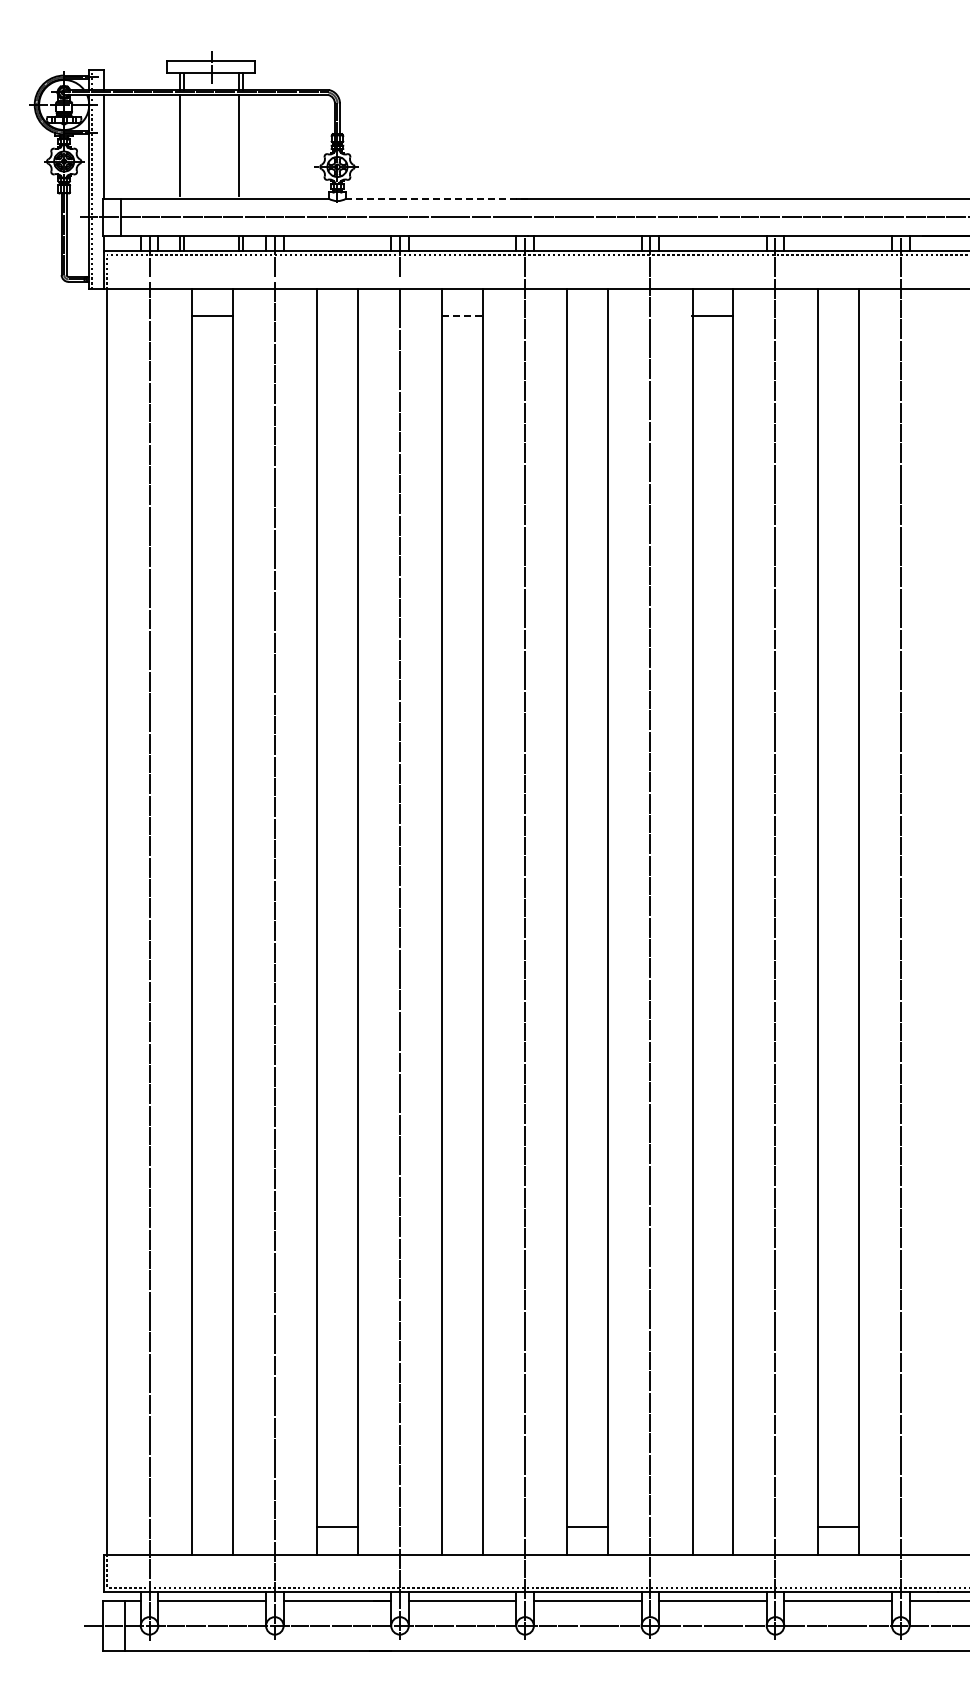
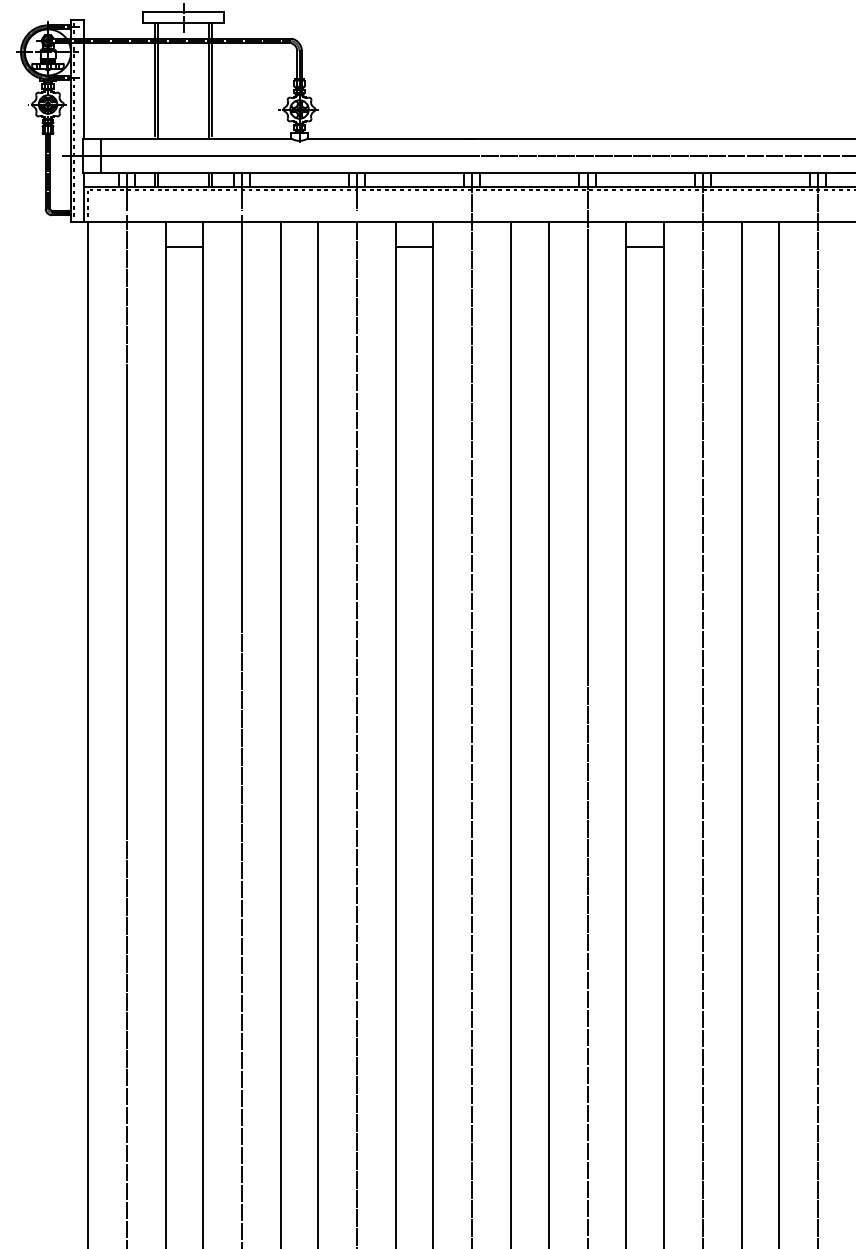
line: (183, 145) -> (157, 89), added
line: (242, 145) -> (212, 89), added
line: (436, 198) -> (390, 138), dashed -> solid
line: (462, 316) -> (414, 247), dashed -> solid

